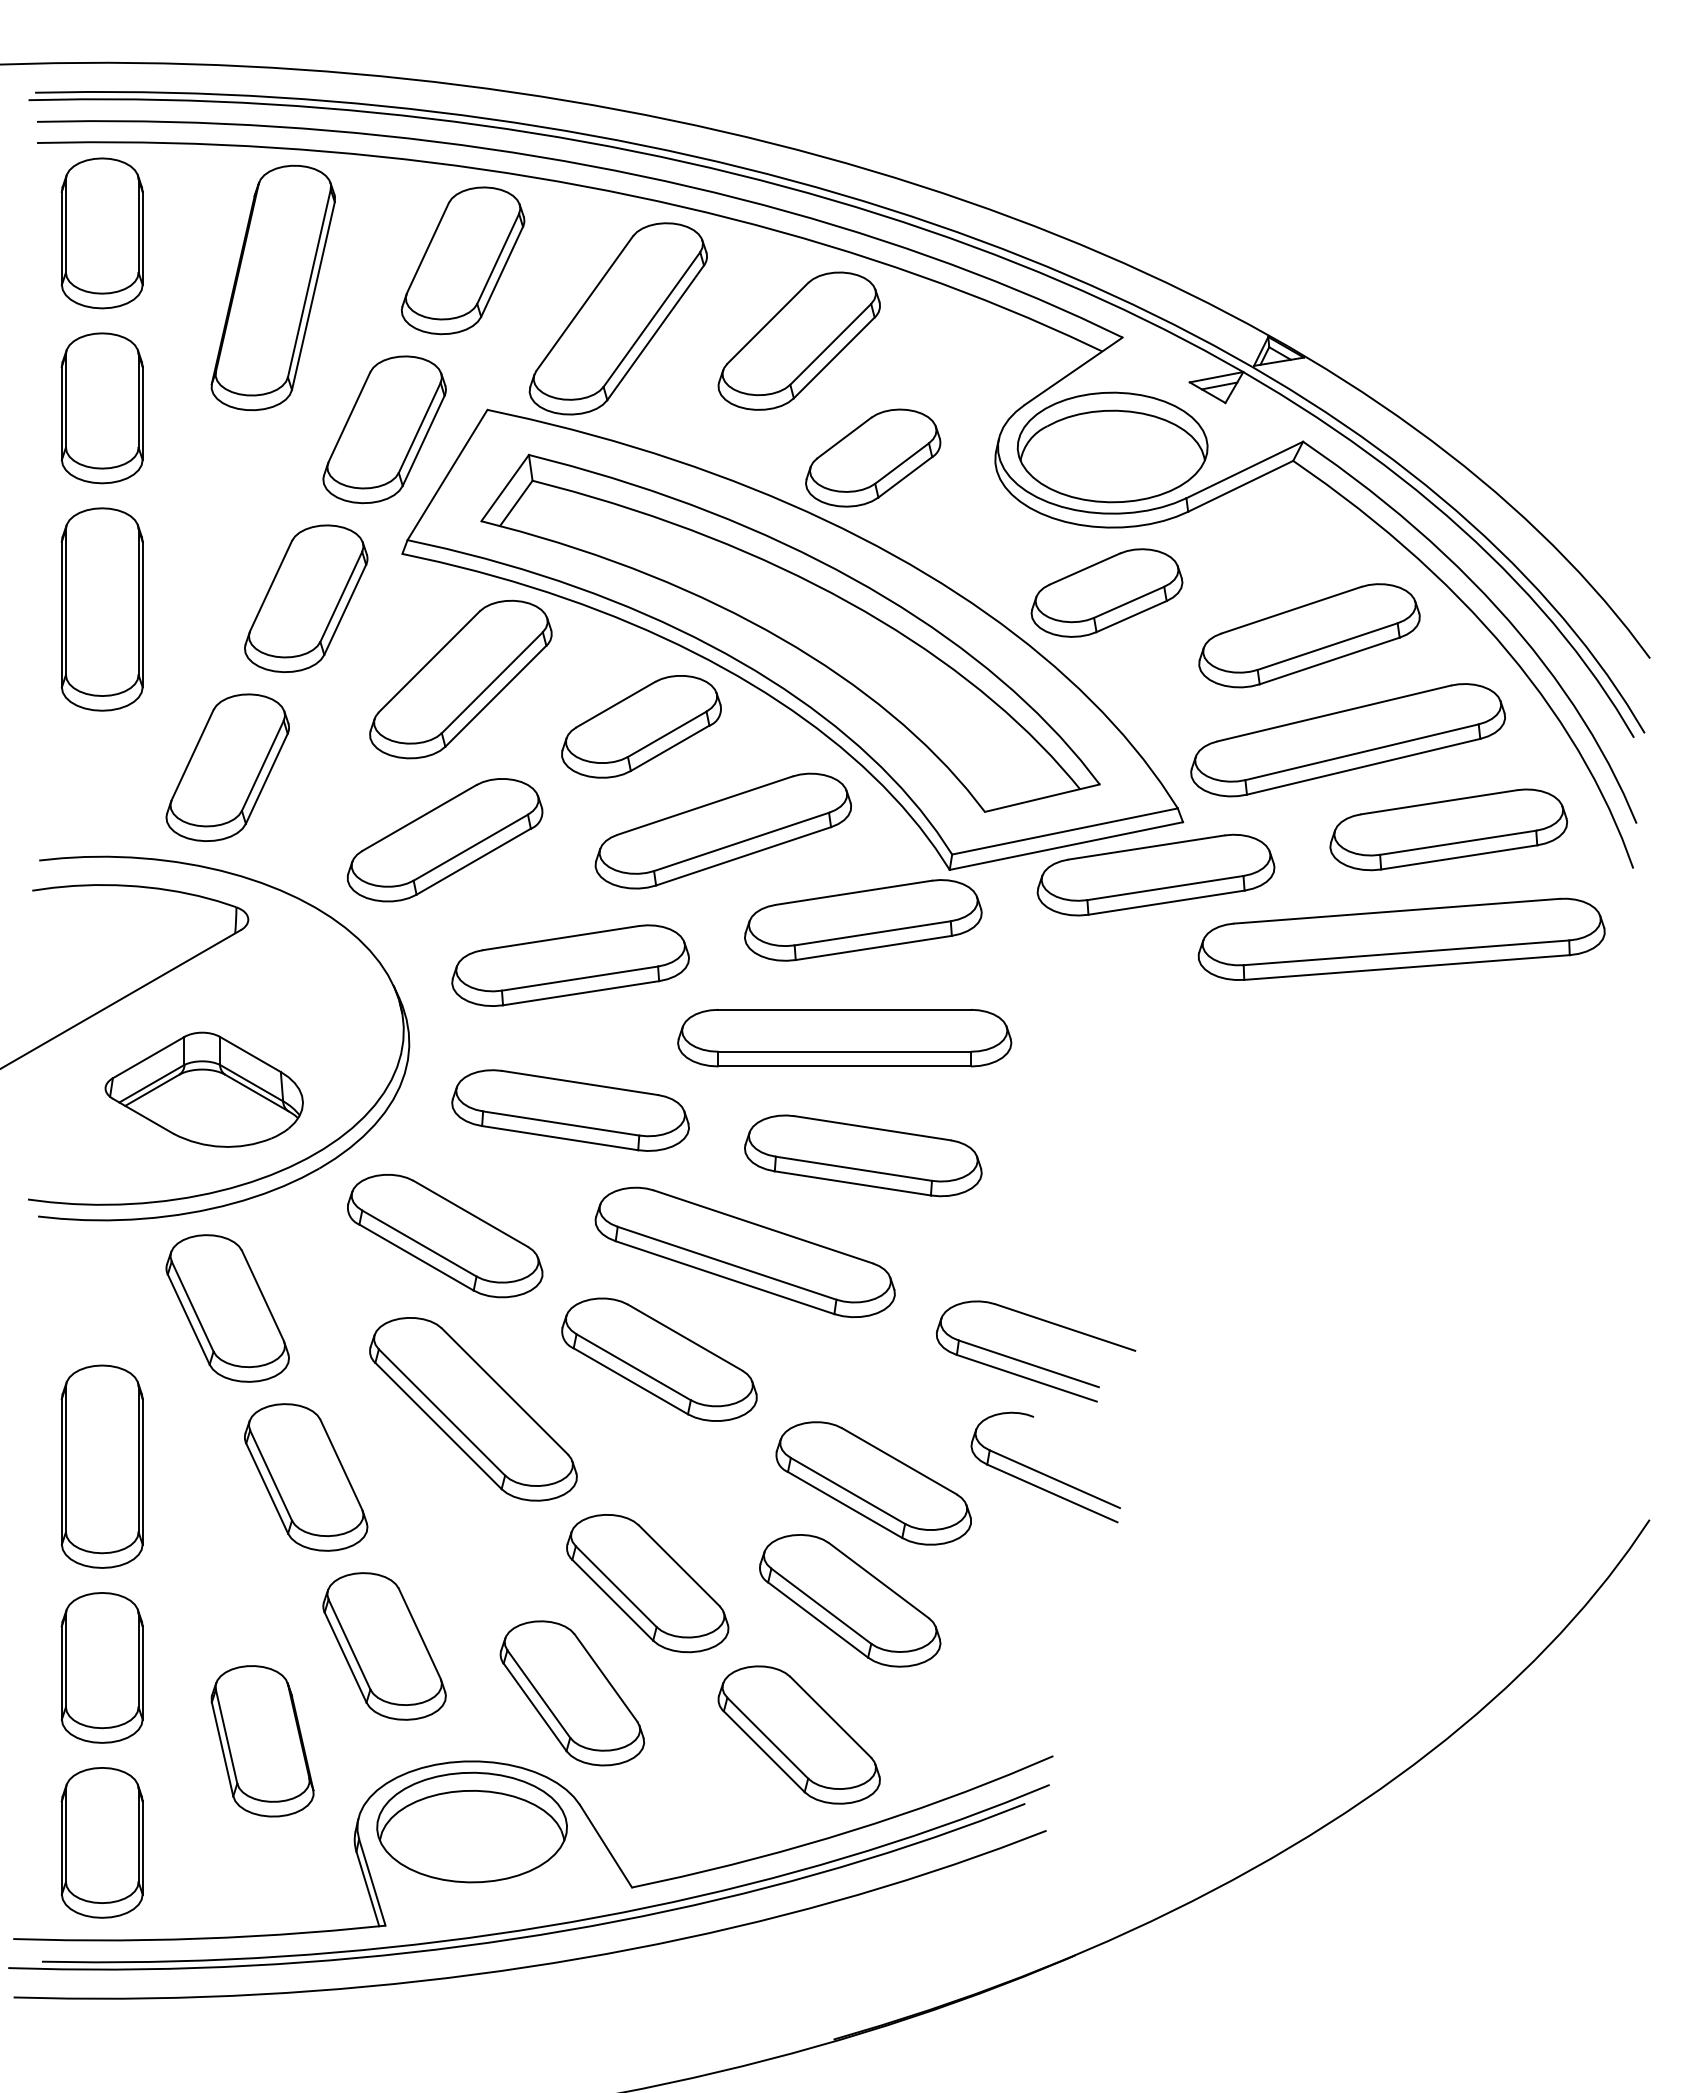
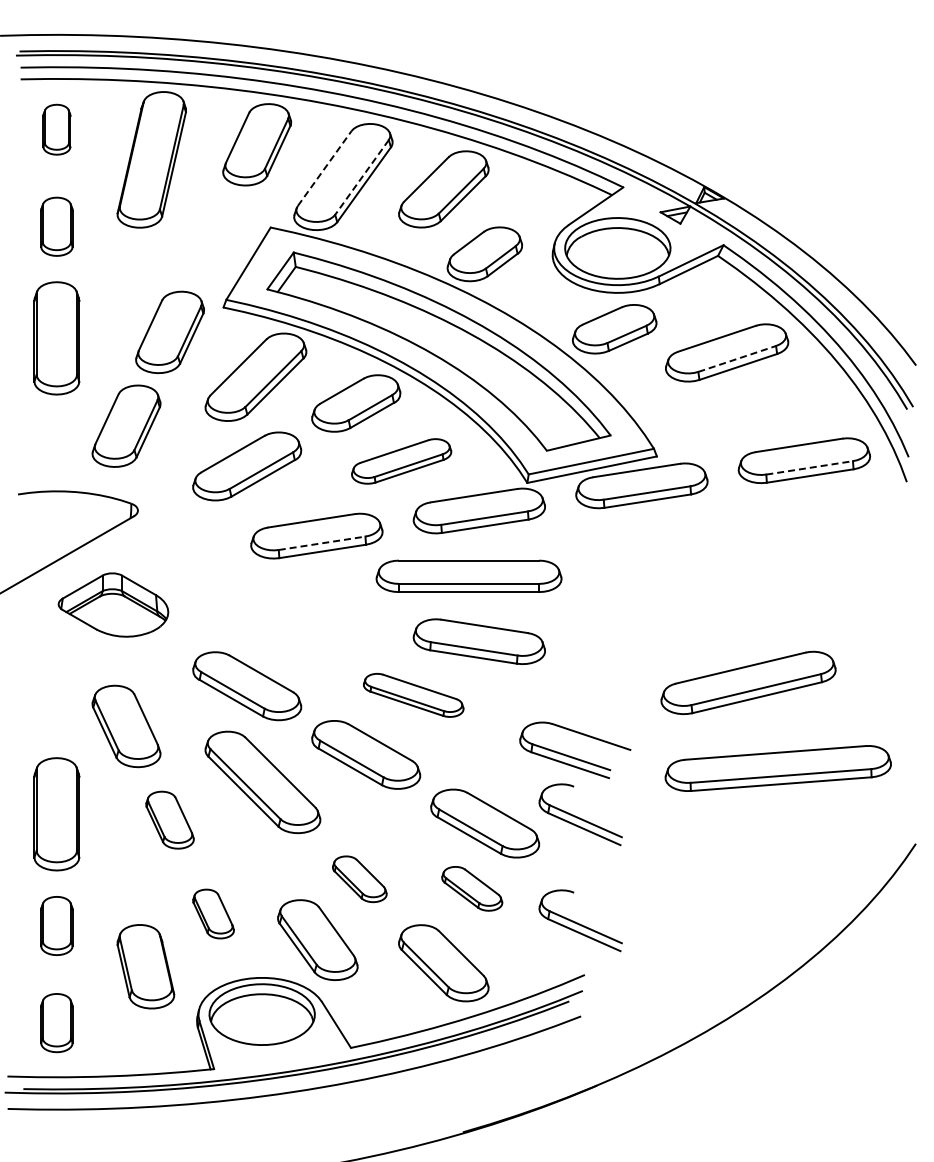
part: (101, 233) -> (56, 129), size x0.6
line: (586, 303) -> (325, 168), solid -> dashed
line: (650, 319) -> (361, 177), solid -> dashed
part: (101, 407) -> (56, 226), size x0.7
part: (384, 429) -> (213, 238), removed
line: (1328, 645) -> (737, 358), solid -> dashed
part: (1348, 739) -> (748, 682), moved
part: (723, 831) -> (401, 461), size x0.7
line: (1457, 842) -> (809, 467), solid -> dashed
part: (1400, 939) -> (777, 768), moved
line: (580, 978) -> (322, 543), solid -> dashed
part: (569, 1110) -> (316, 616), removed
part: (263, 1175) -> (146, 652), removed
part: (744, 1252) -> (413, 695), size x0.6
part: (305, 1476) -> (169, 819), size x0.7
part: (647, 1584) -> (359, 879), size x0.6
part: (850, 1600) -> (472, 888), size x0.6
part: (384, 1645) -> (213, 913), size x0.6
part: (1045, 1658) -> (580, 920), added
part: (101, 1667) -> (56, 925), size x0.7
part: (101, 1841) -> (56, 1022), size x0.7

